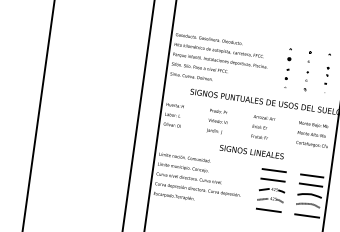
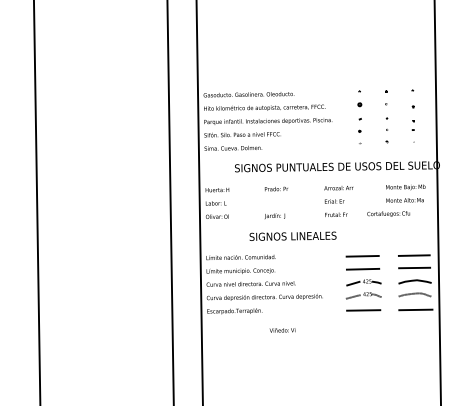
part: (327, 71) -> (413, 113), size x1.4
text: (217, 121) -> (282, 330), moved
text: (311, 144) -> (388, 213), moved
text: (251, 151) -> (292, 235), moved

